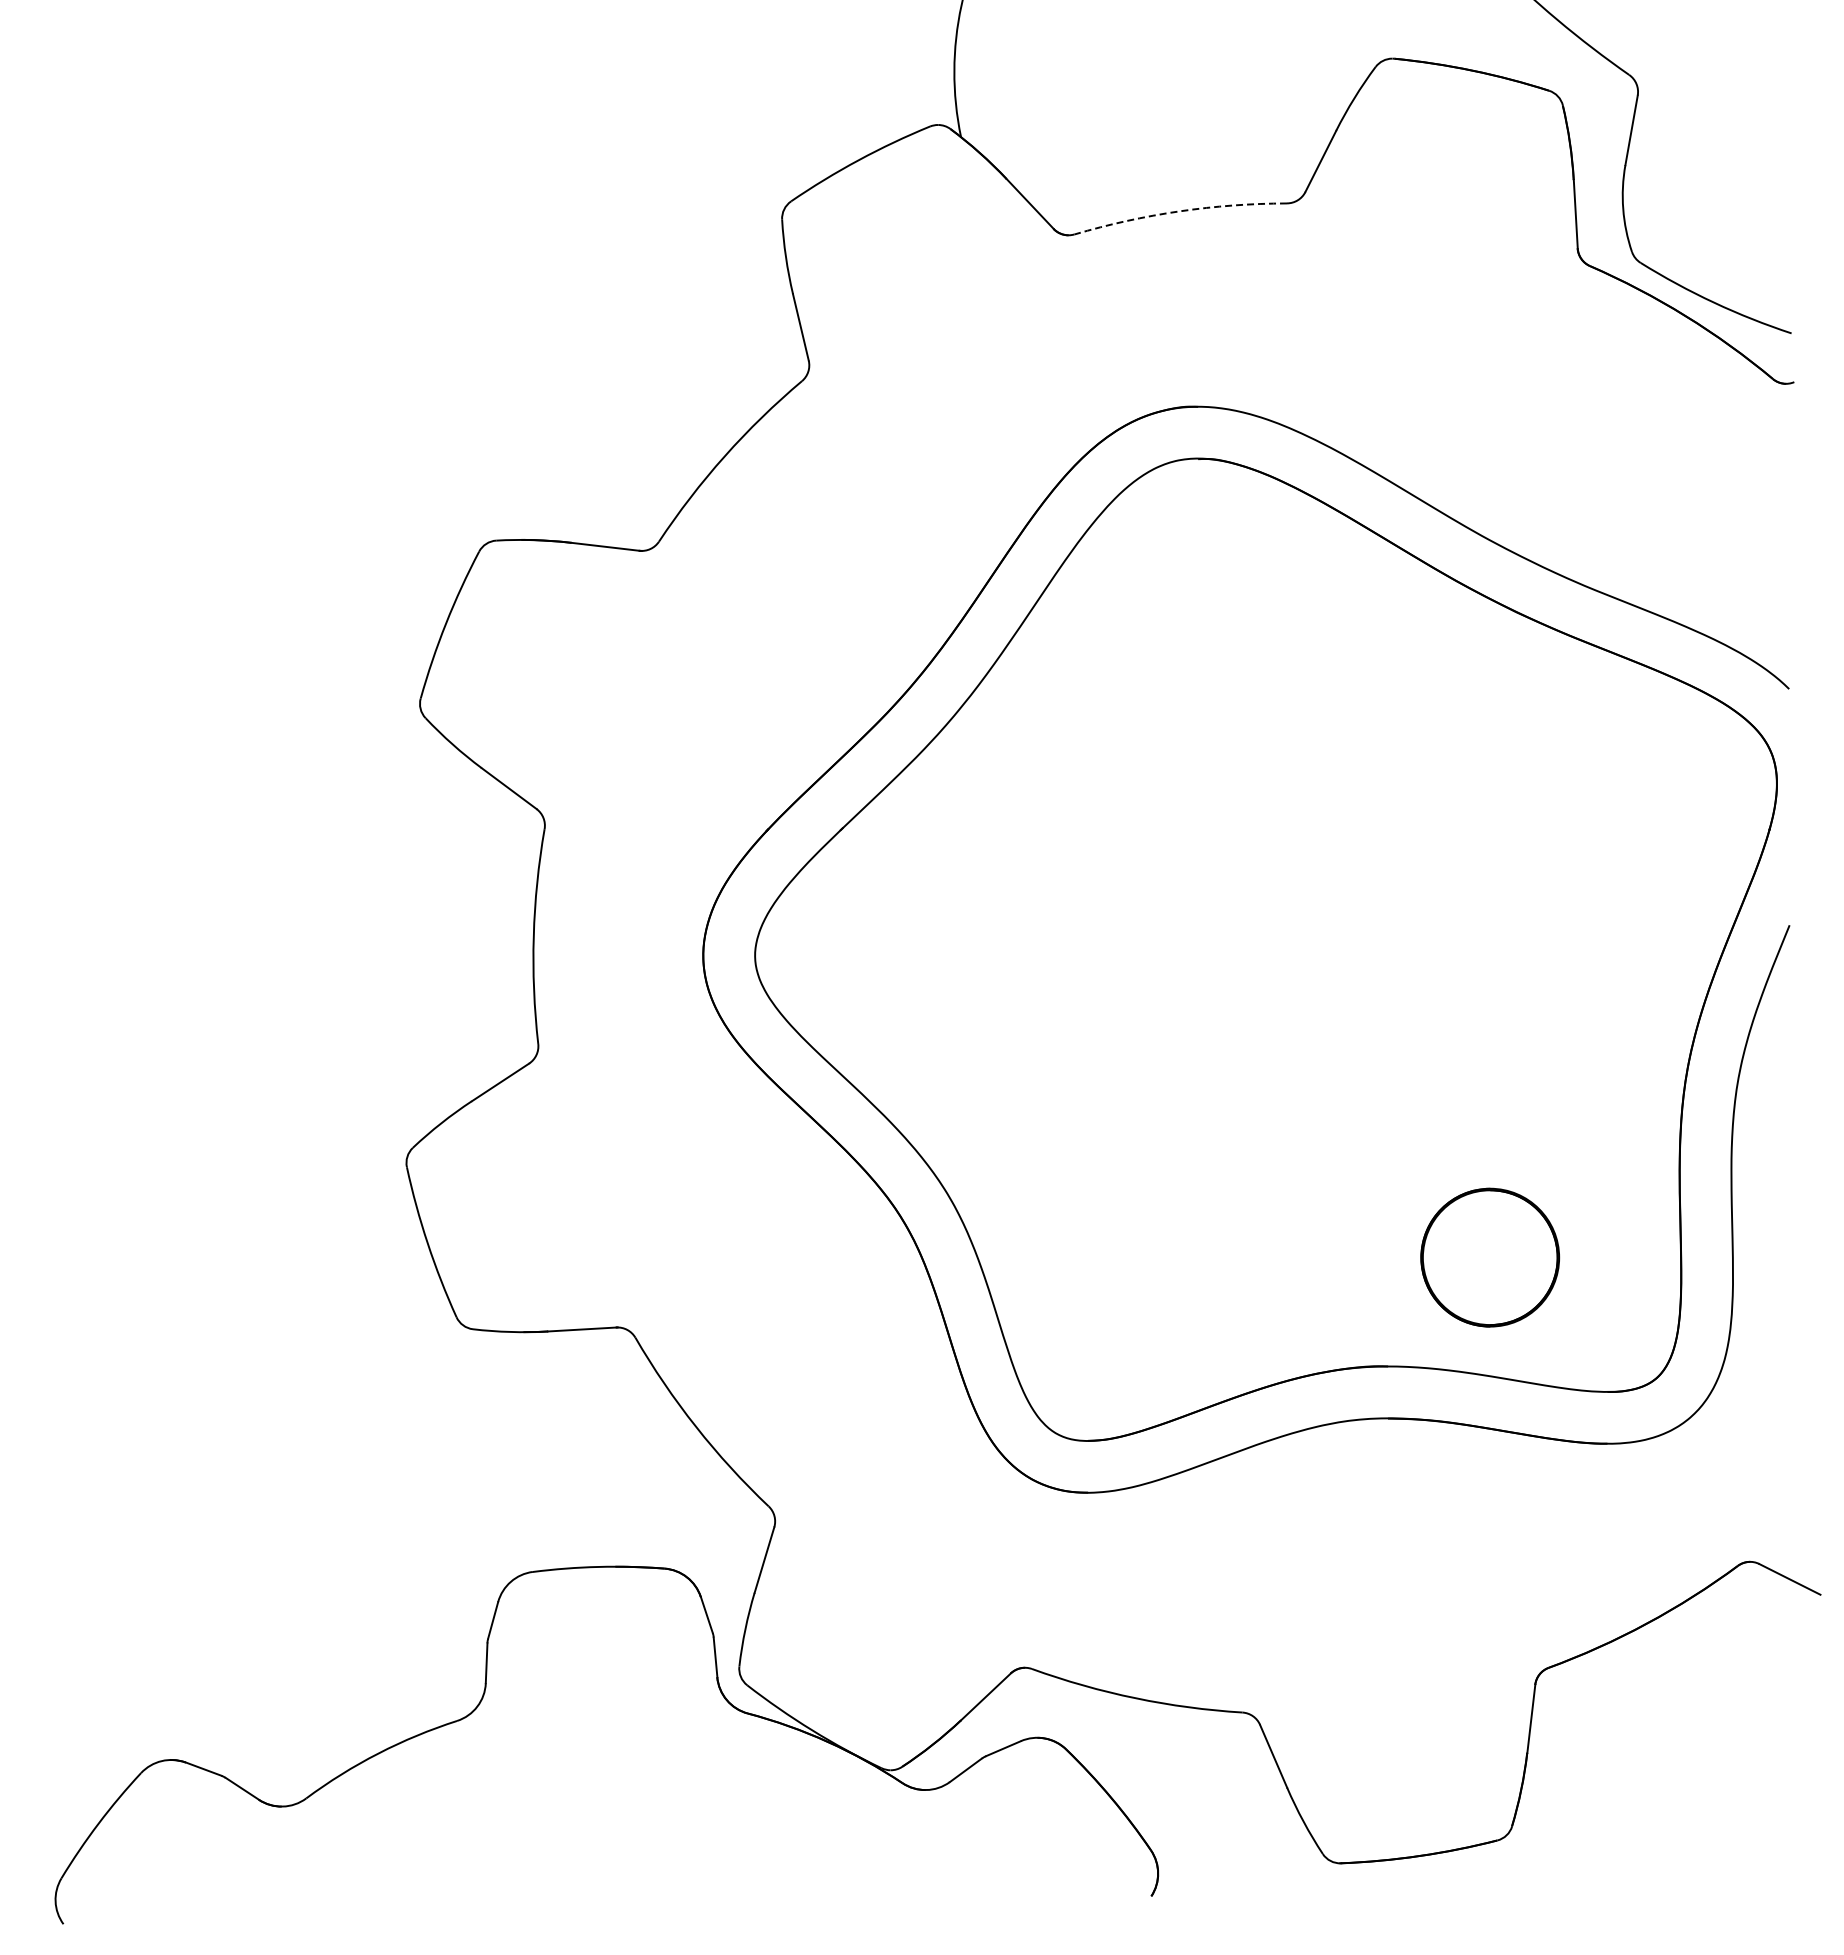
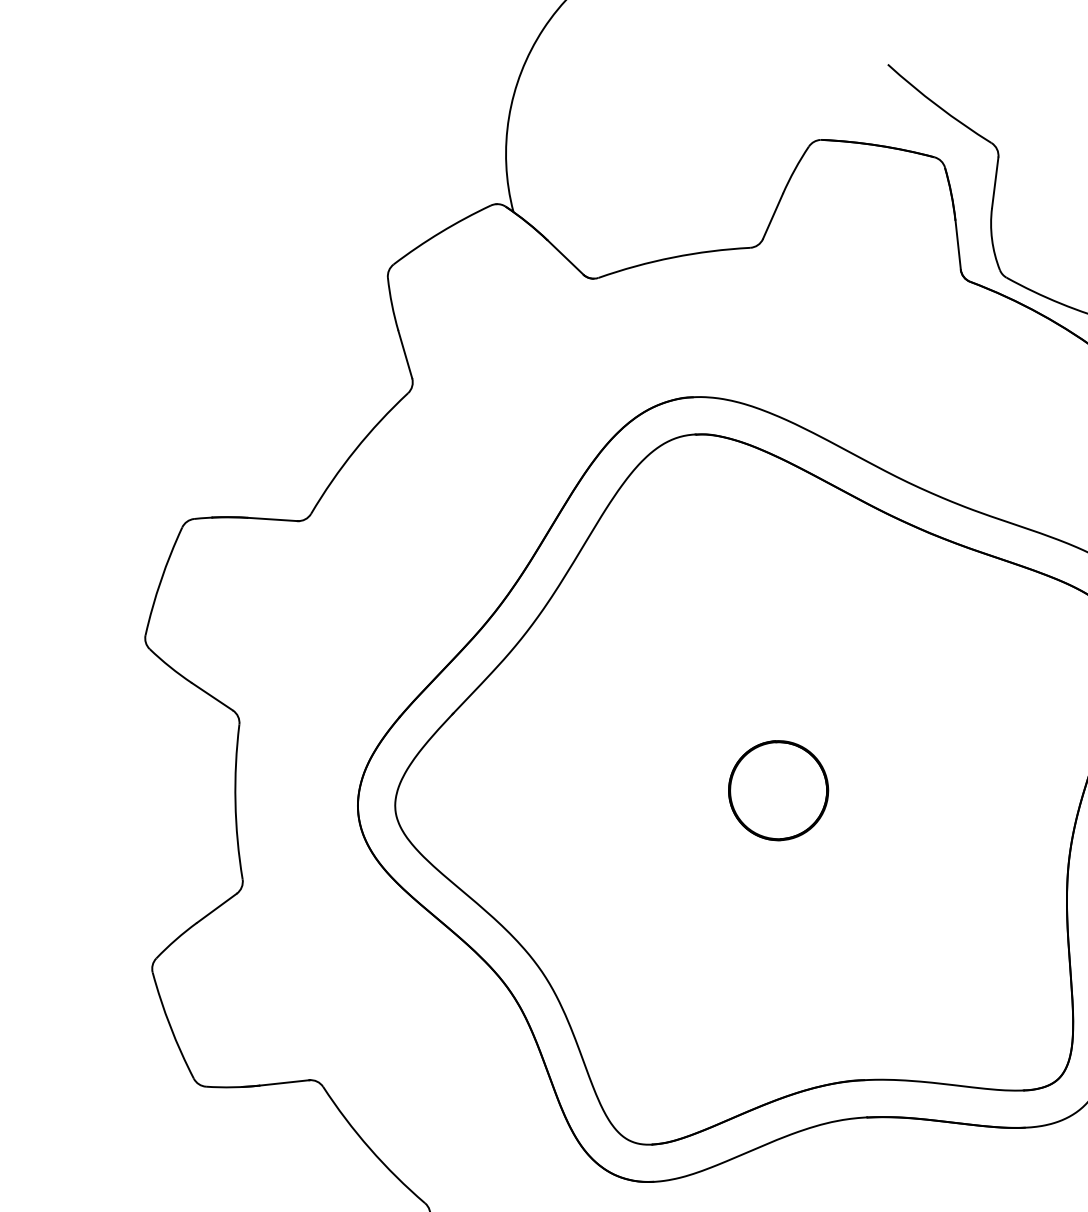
arc: (1179, 211) -> (673, 257), dashed -> solid
part: (1490, 1257) -> (778, 790), moved

